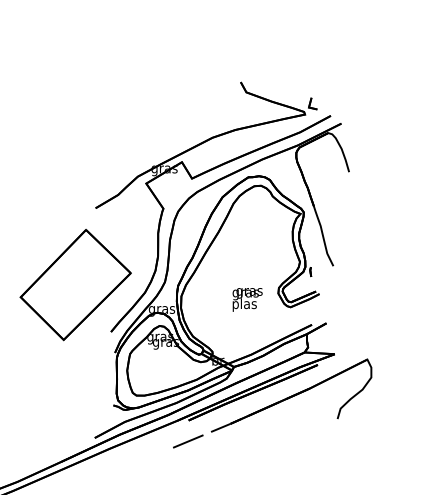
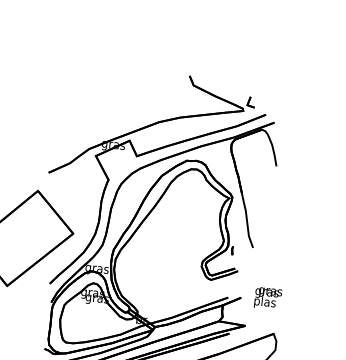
text: (247, 299) -> (268, 298), moved

